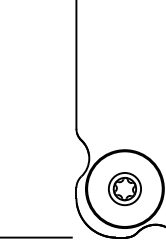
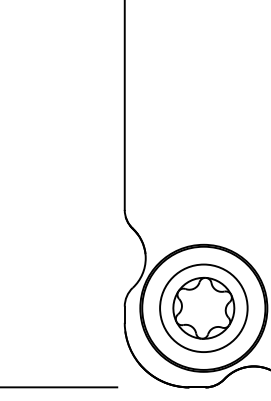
part: (124, 188) -> (203, 307), size x1.67

